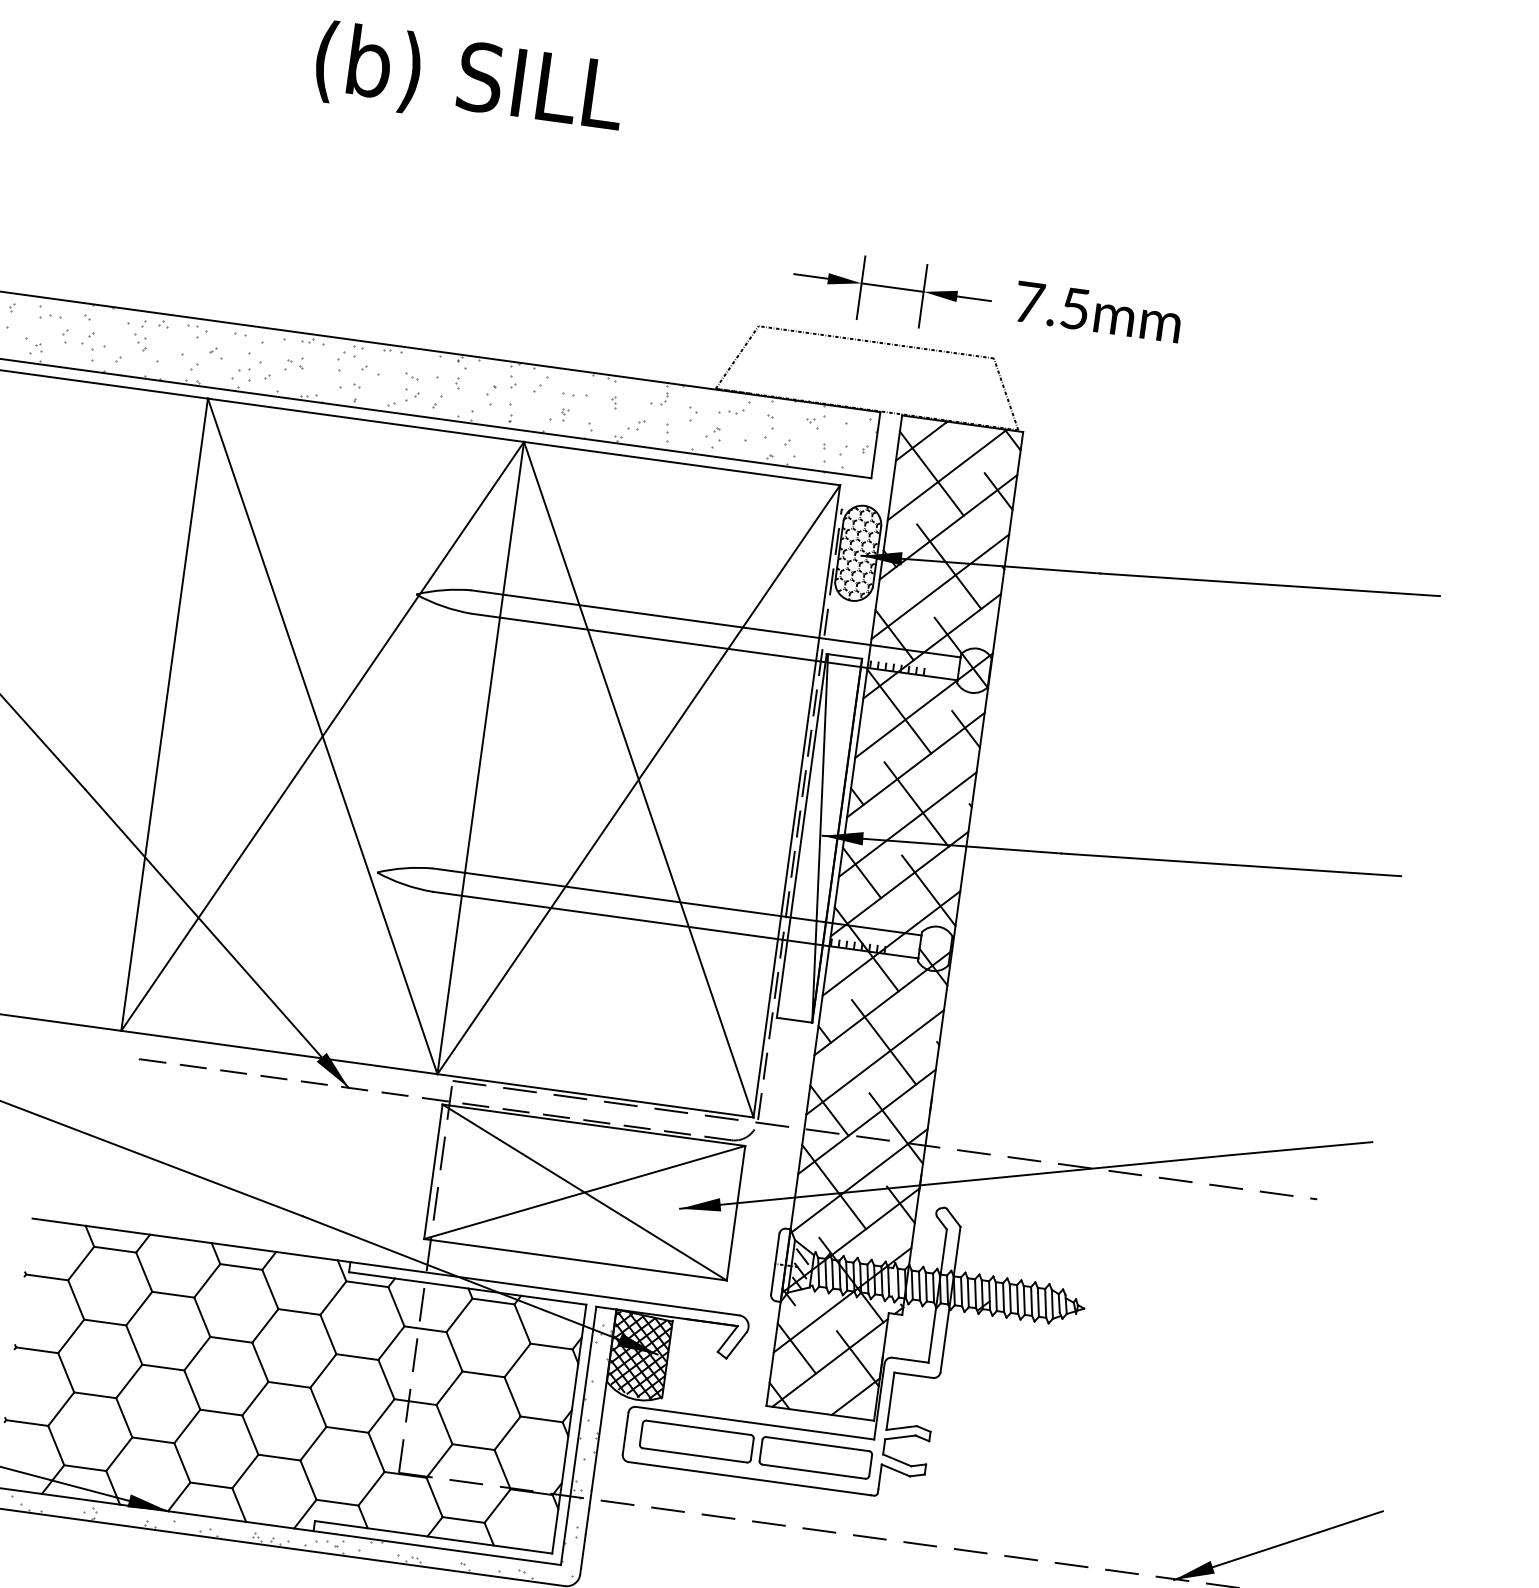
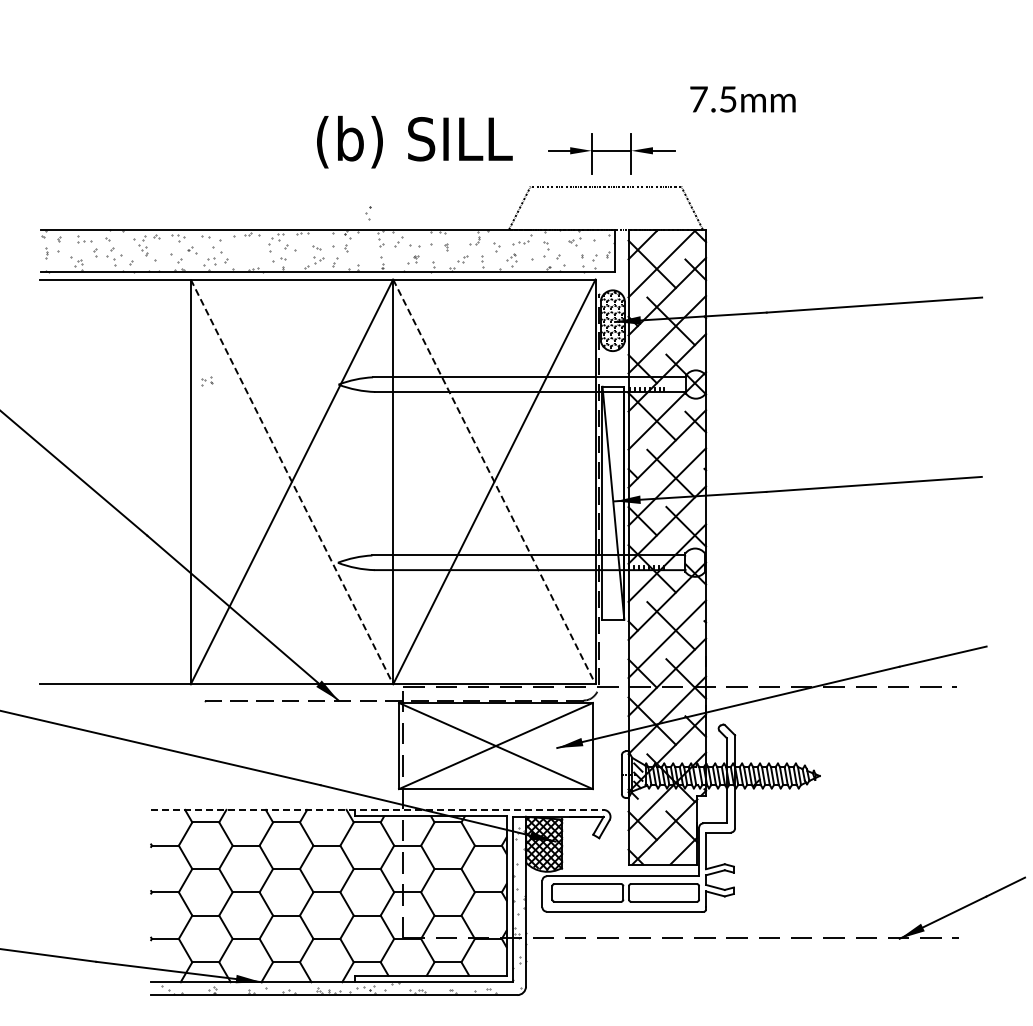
text: (469, 79) -> (414, 141), moved
text: (1097, 312) -> (742, 99), moved
part: (294, 364) -> (207, 381), moved
part: (573, 394) -> (420, 245), size x1.4
part: (491, 396) -> (368, 213), moved
line: (323, 737) -> (292, 482), solid -> dashed
line: (638, 780) -> (494, 482), solid -> dashed
line: (386, 1266) -> (377, 809), solid -> dashed

